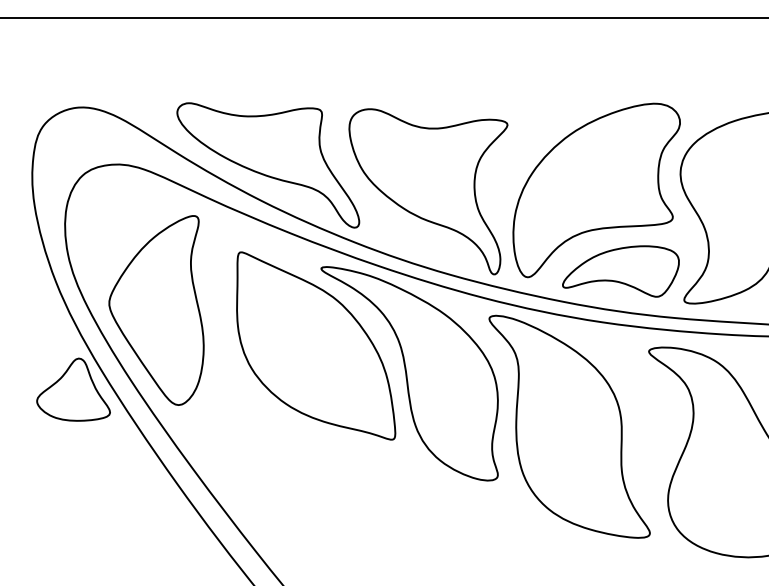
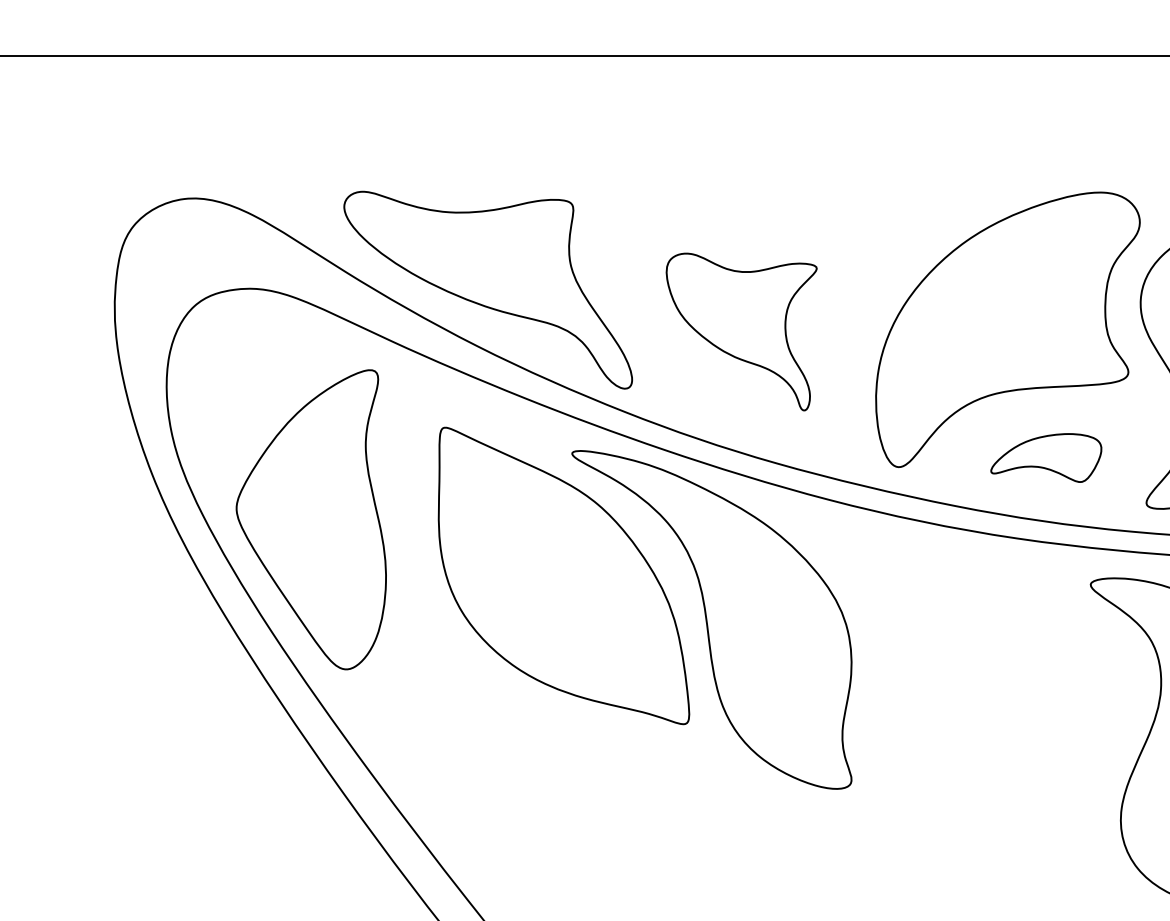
part: (428, 191) -> (741, 331), size x0.6
part: (620, 271) -> (1045, 458), size x0.6
part: (73, 389) -> (179, 644), removed
part: (569, 426) -> (964, 703), removed

